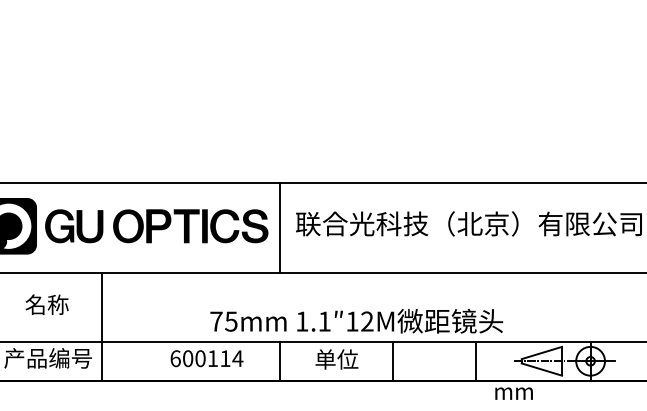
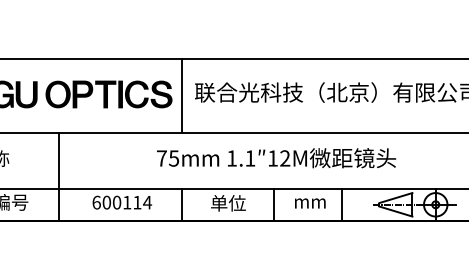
text: (356, 320) -> (276, 157), moved
line: (101, 326) -> (58, 176), moved
text: (513, 393) -> (309, 203), moved

